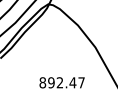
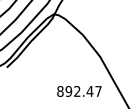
text: (62, 82) -> (79, 91), moved

